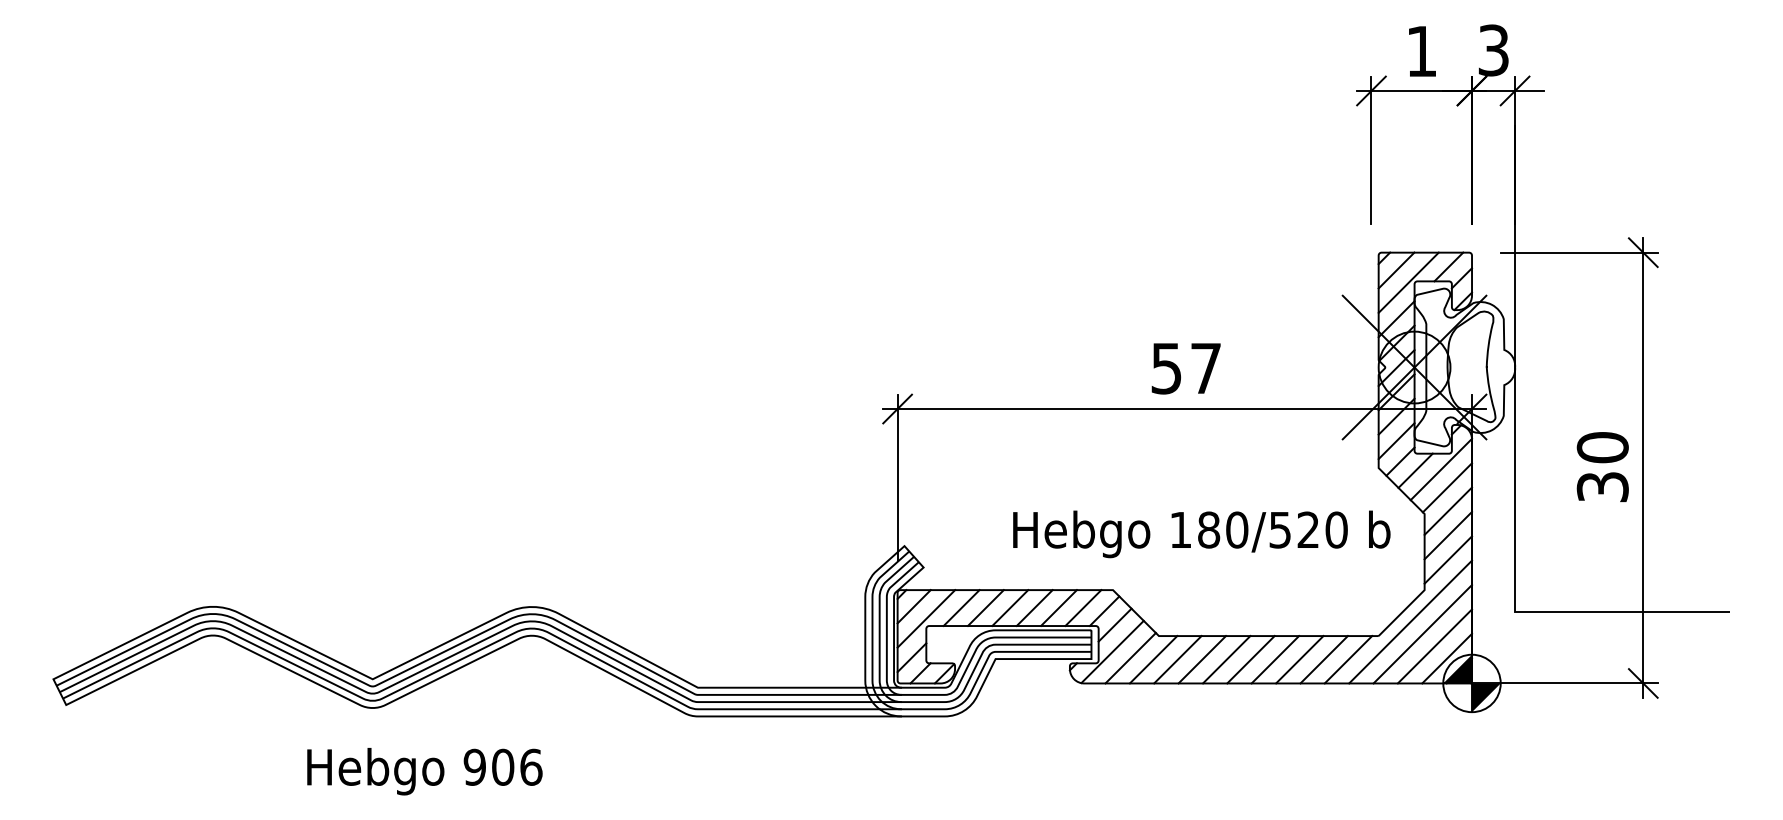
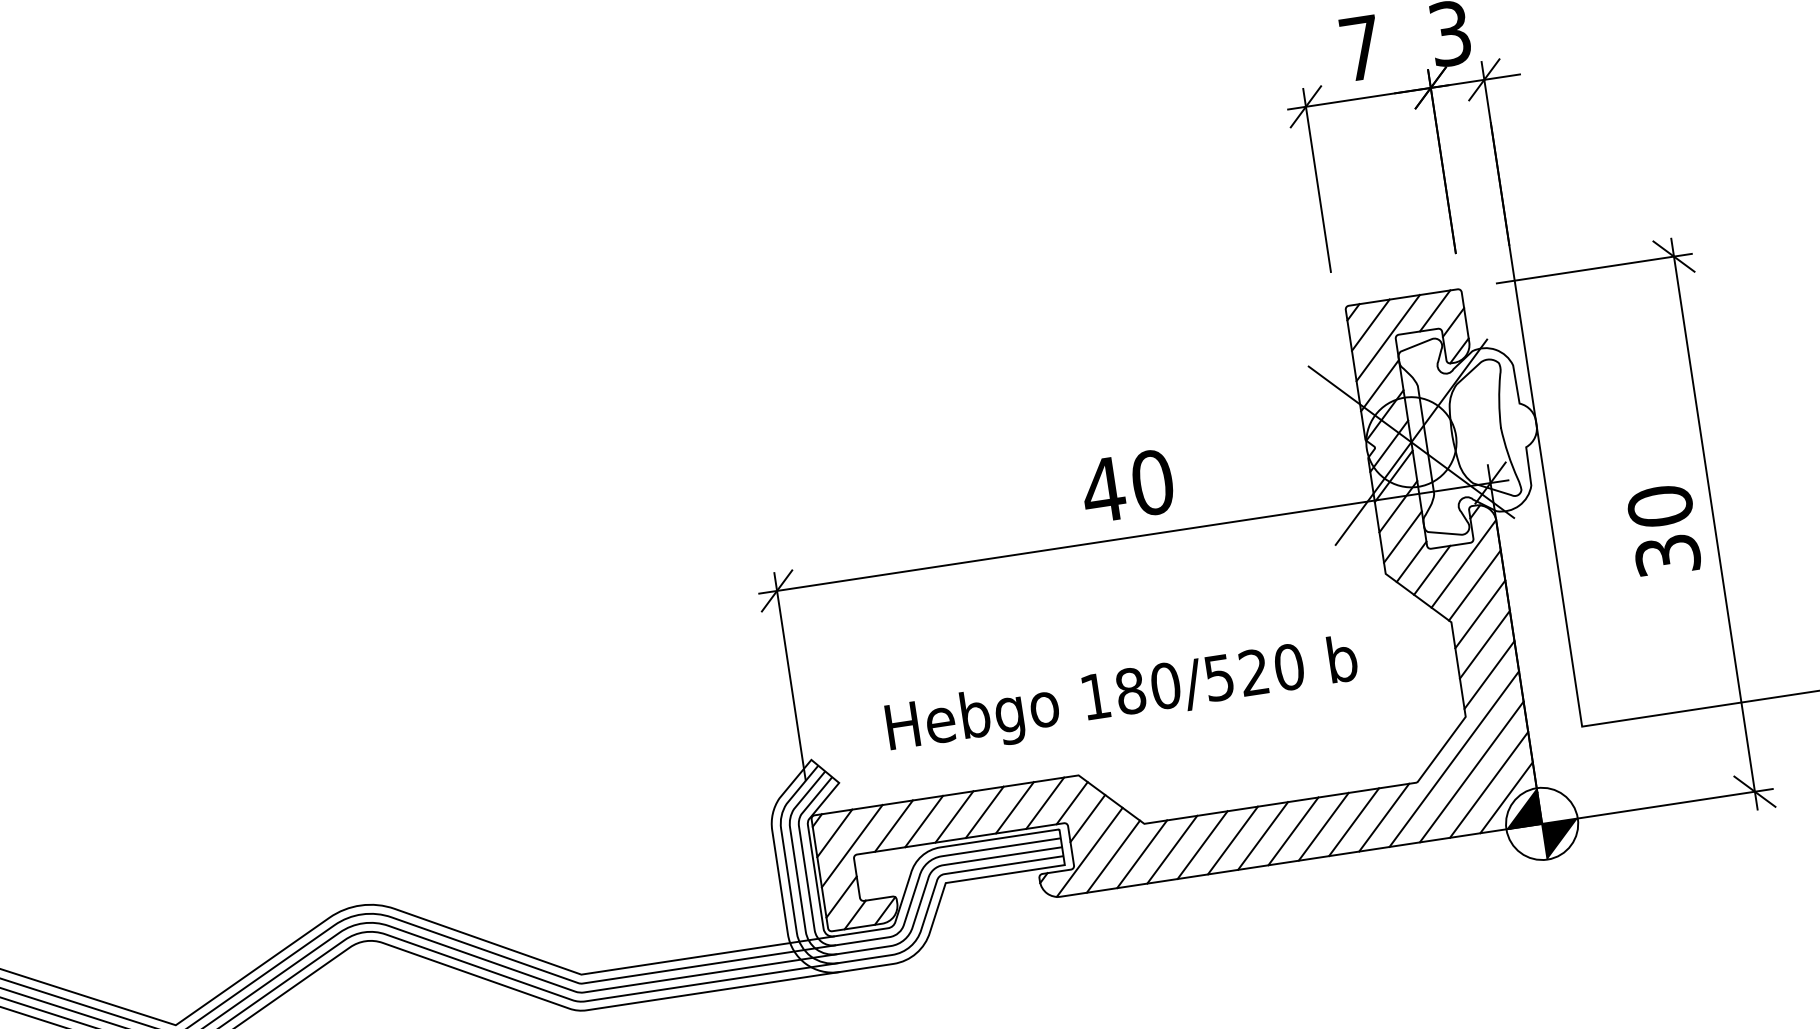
text: (1421, 51) -> (1360, 48), 1 -> 7
text: (1185, 368) -> (1127, 486), 57 -> 40
text: (1201, 534) -> (1122, 698), moved

